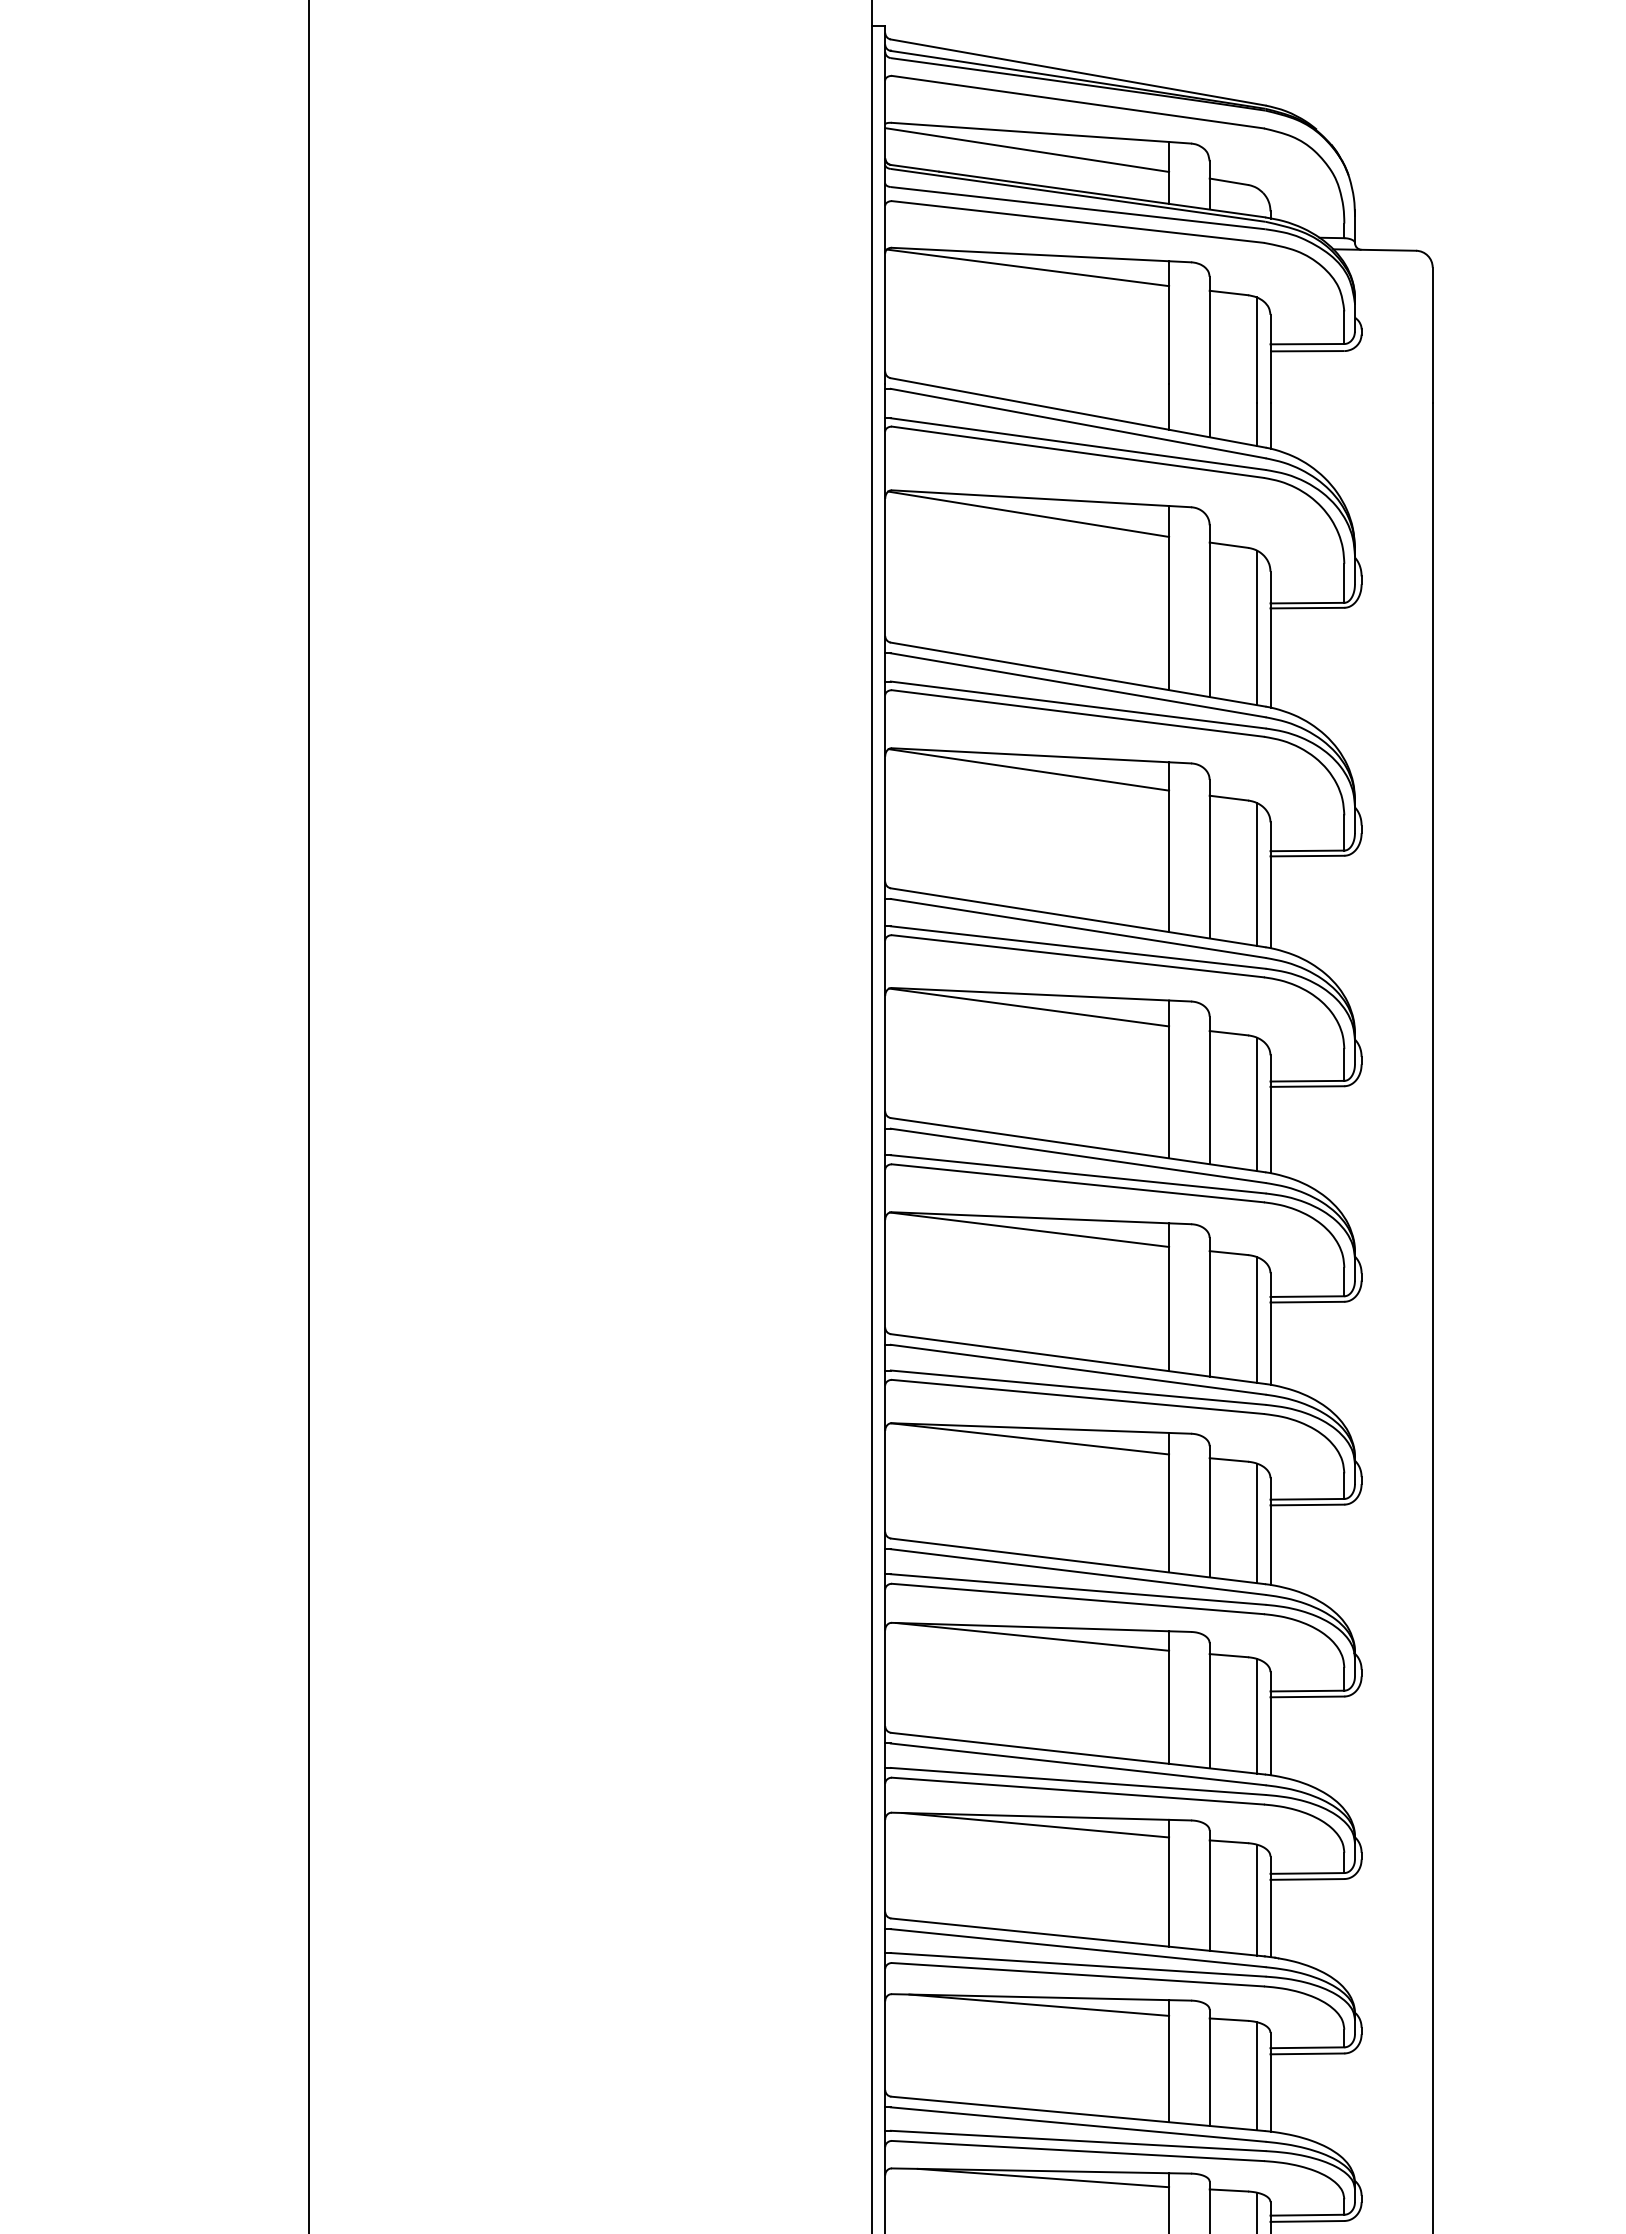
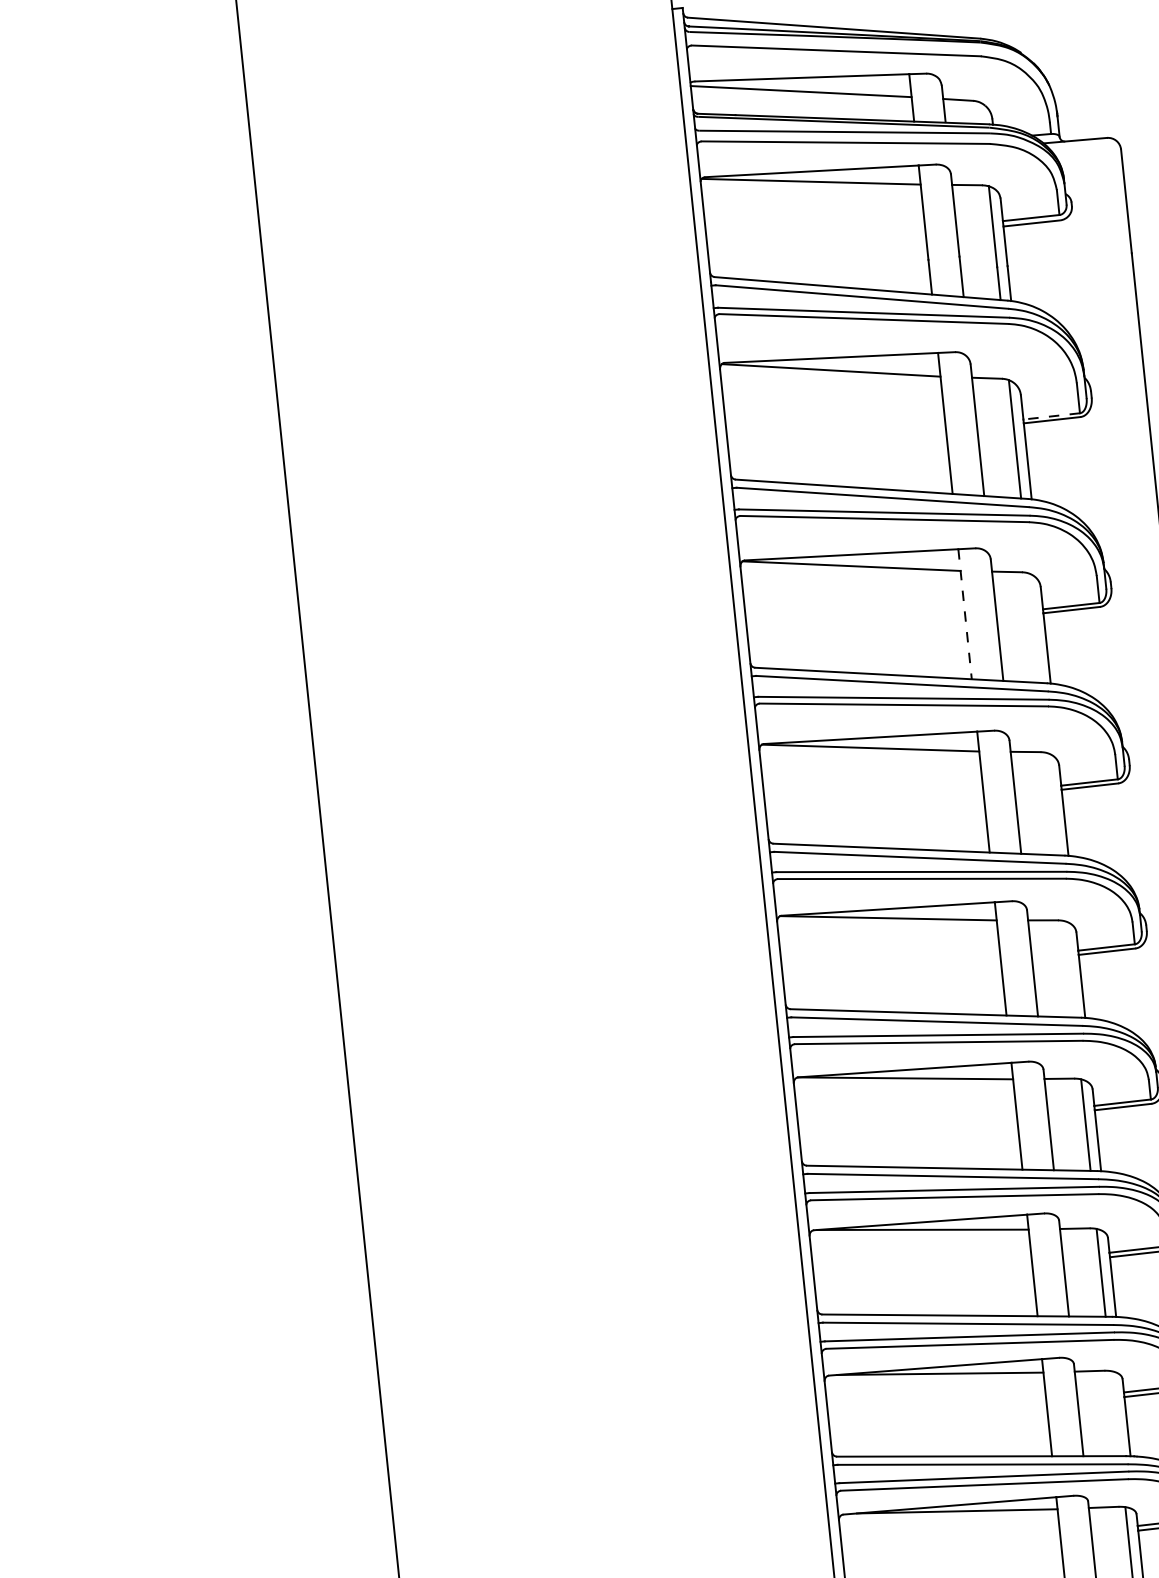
line: (1307, 603) -> (1051, 416), solid -> dashed
line: (1169, 847) -> (965, 614), solid -> dashed
line: (1256, 874) -> (1034, 628), removed
line: (1256, 1104) -> (1052, 804), removed
line: (1256, 1319) -> (1069, 969), removed
line: (1256, 1899) -> (1115, 1413), removed

